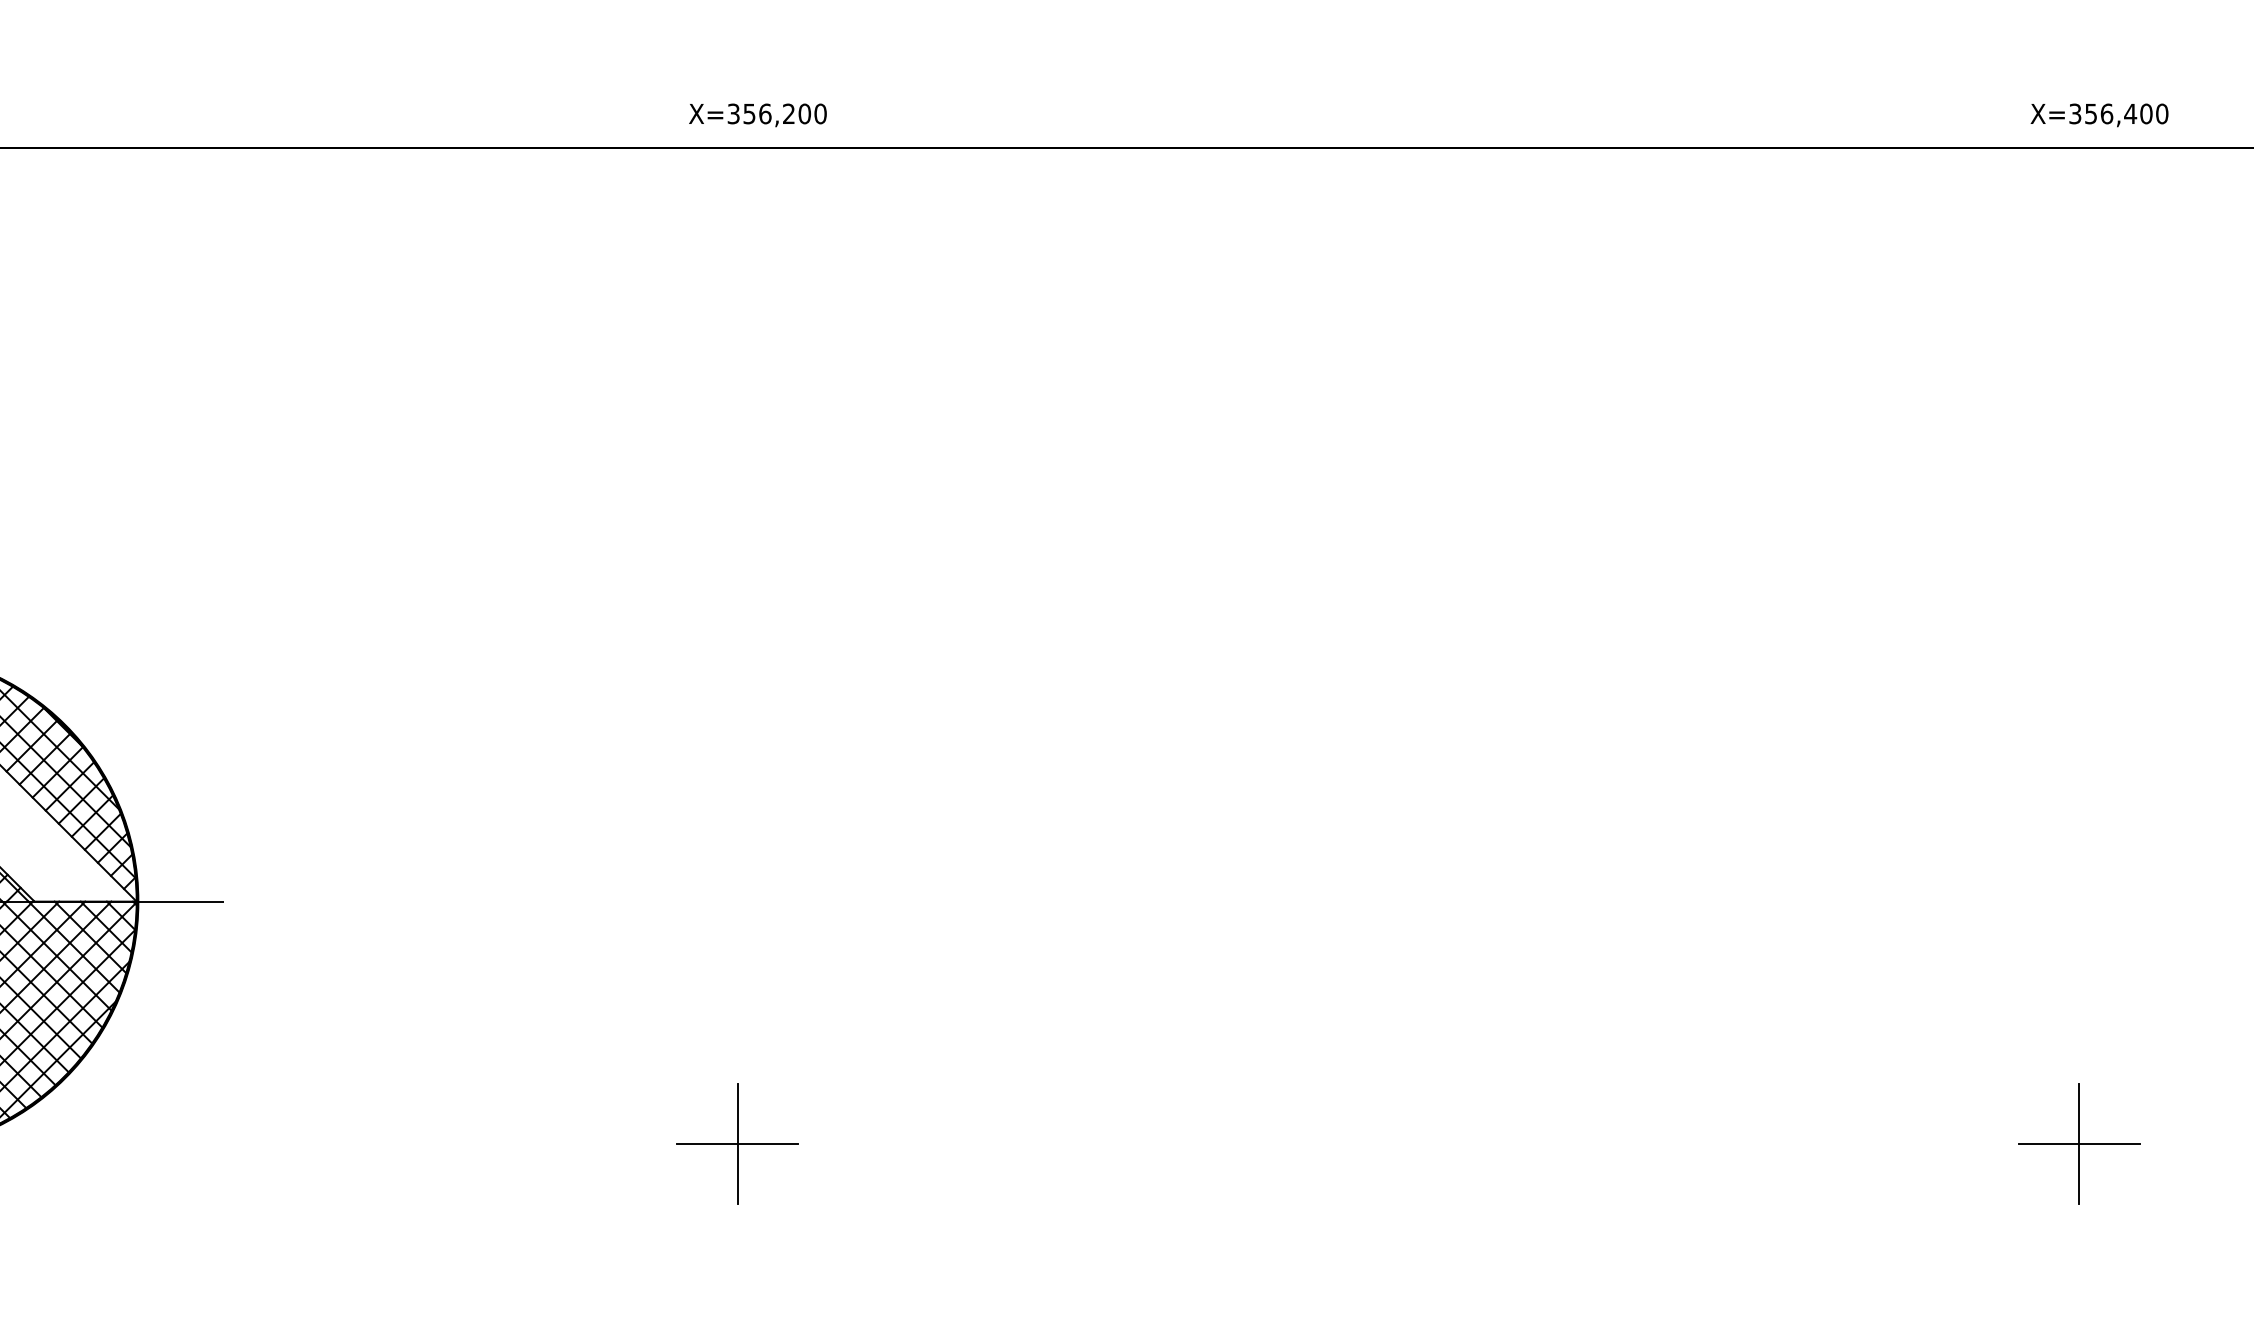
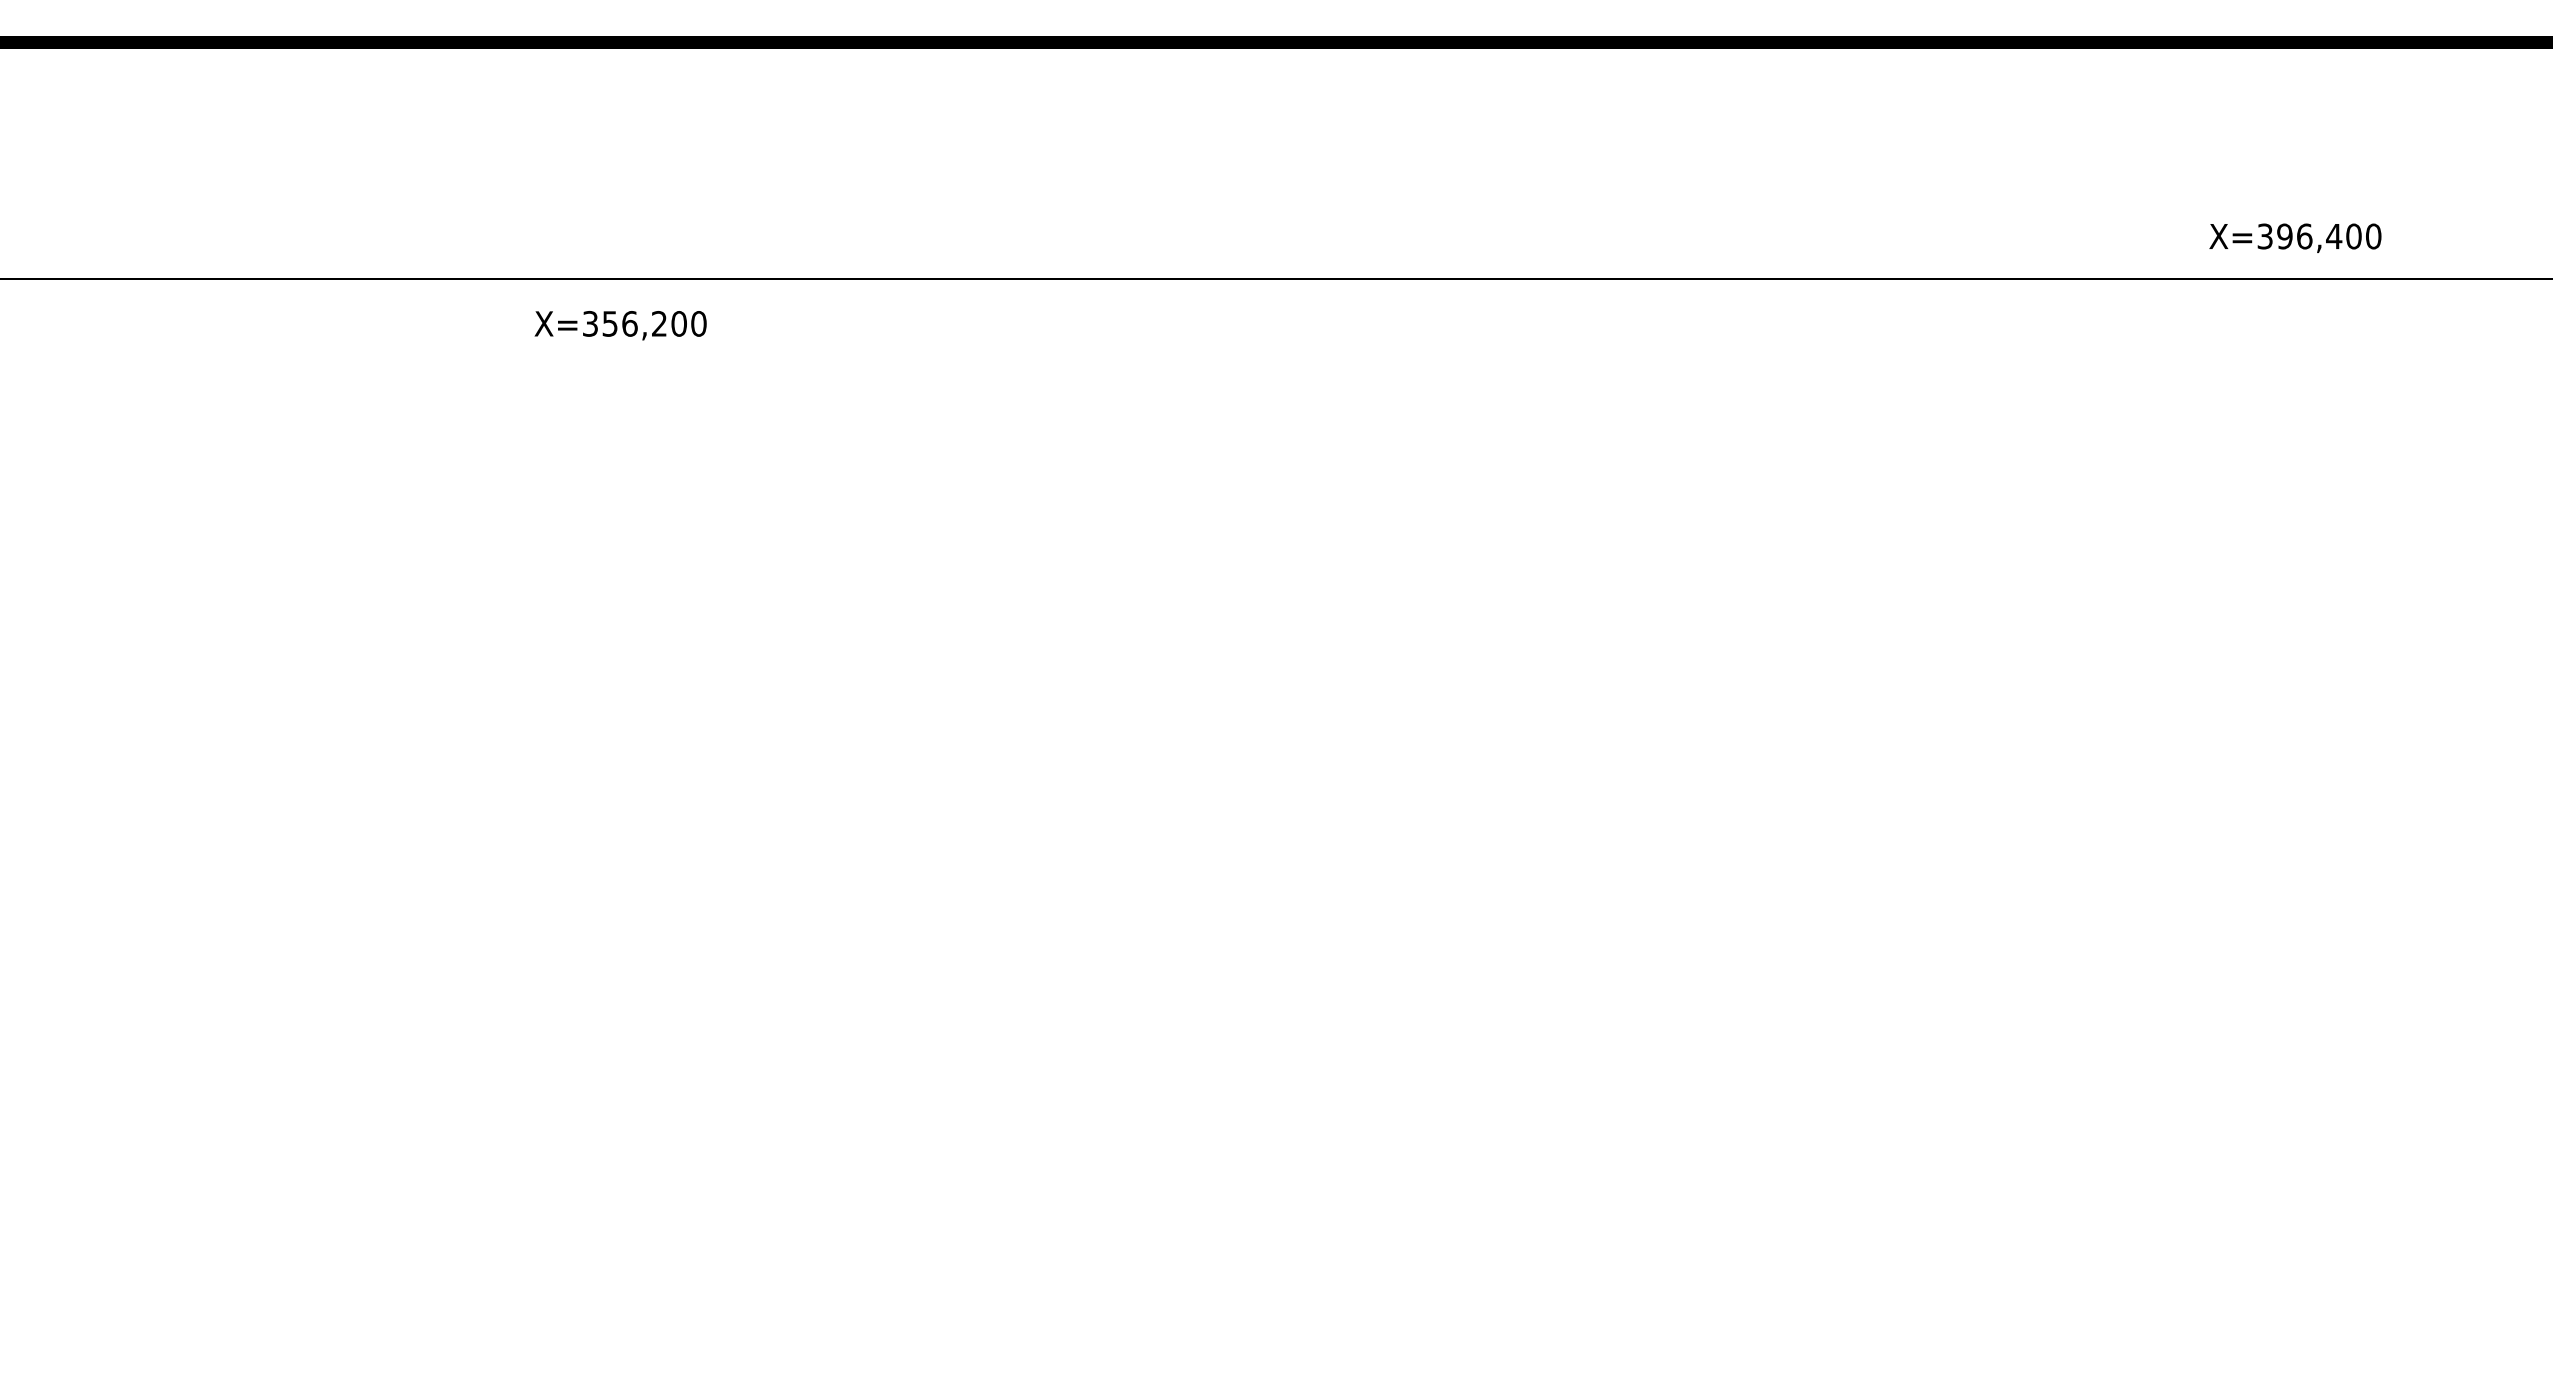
text: (2090, 113) -> (2284, 235), X=356,400 -> X=396,400
text: (757, 115) -> (620, 325), moved

